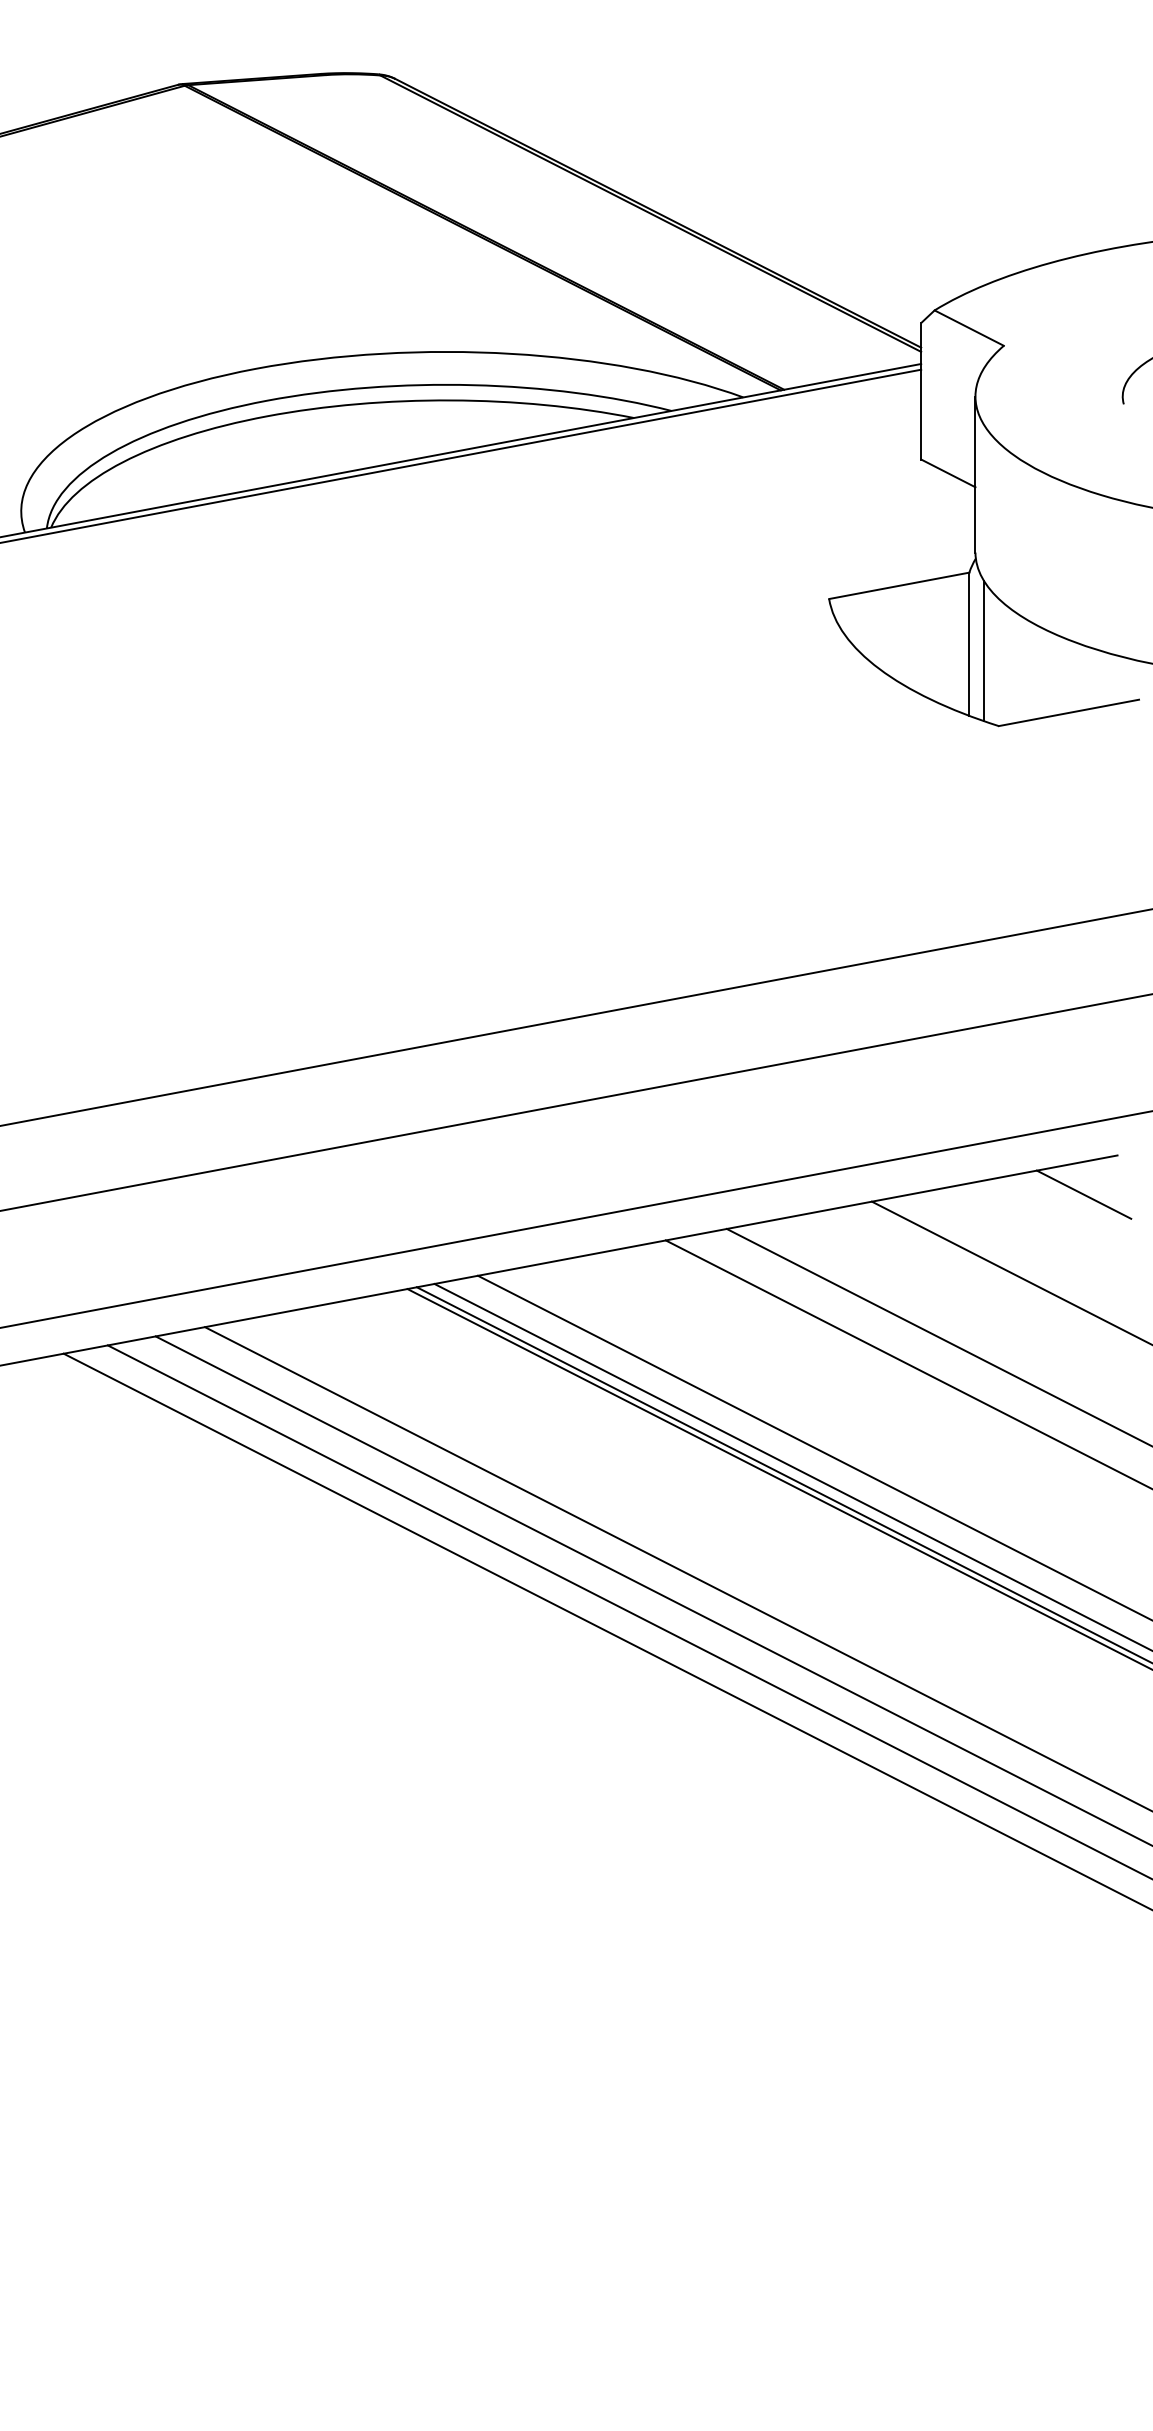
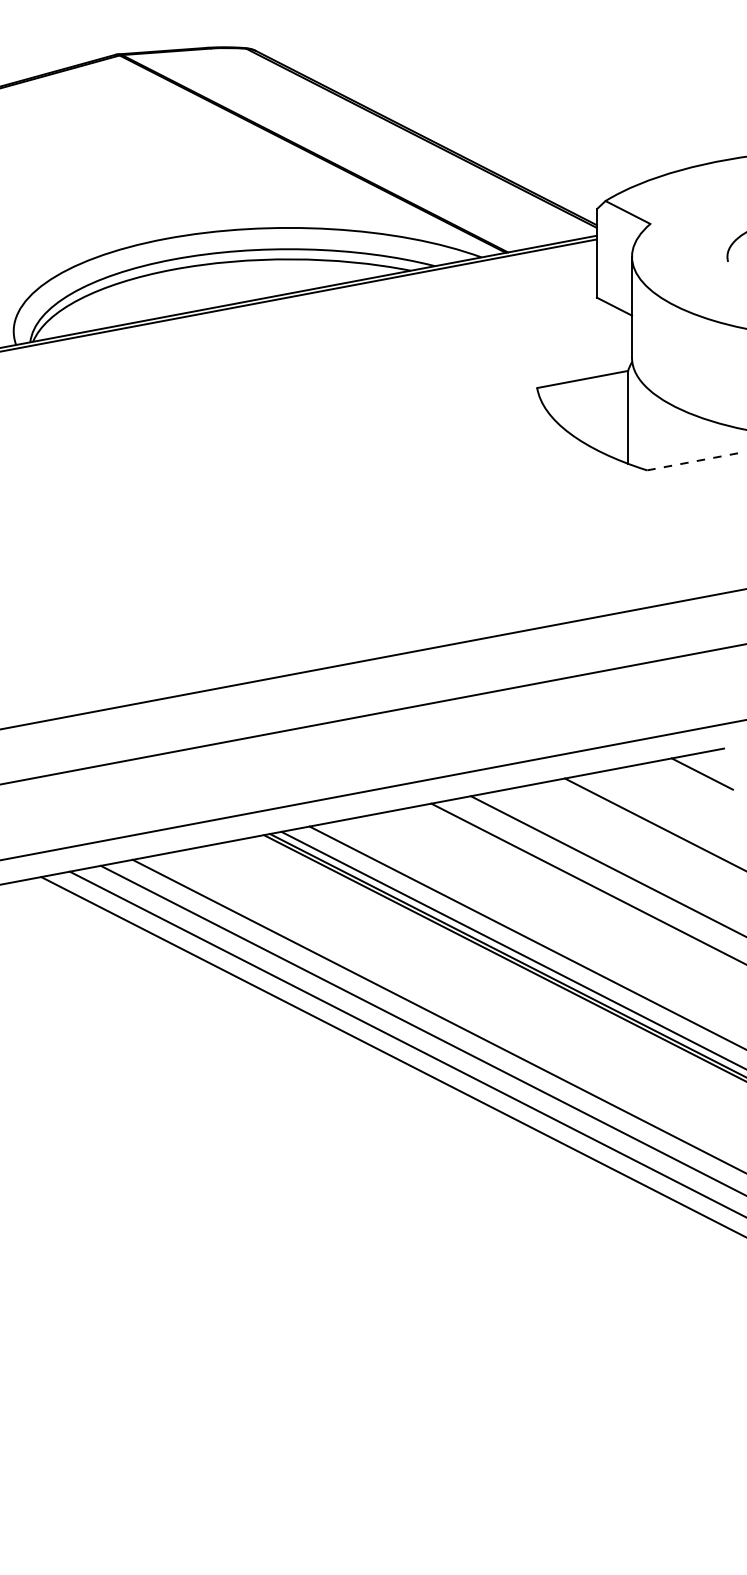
line: (983, 650) -> (637, 421), removed
line: (1068, 712) -> (692, 461), solid -> dashed

